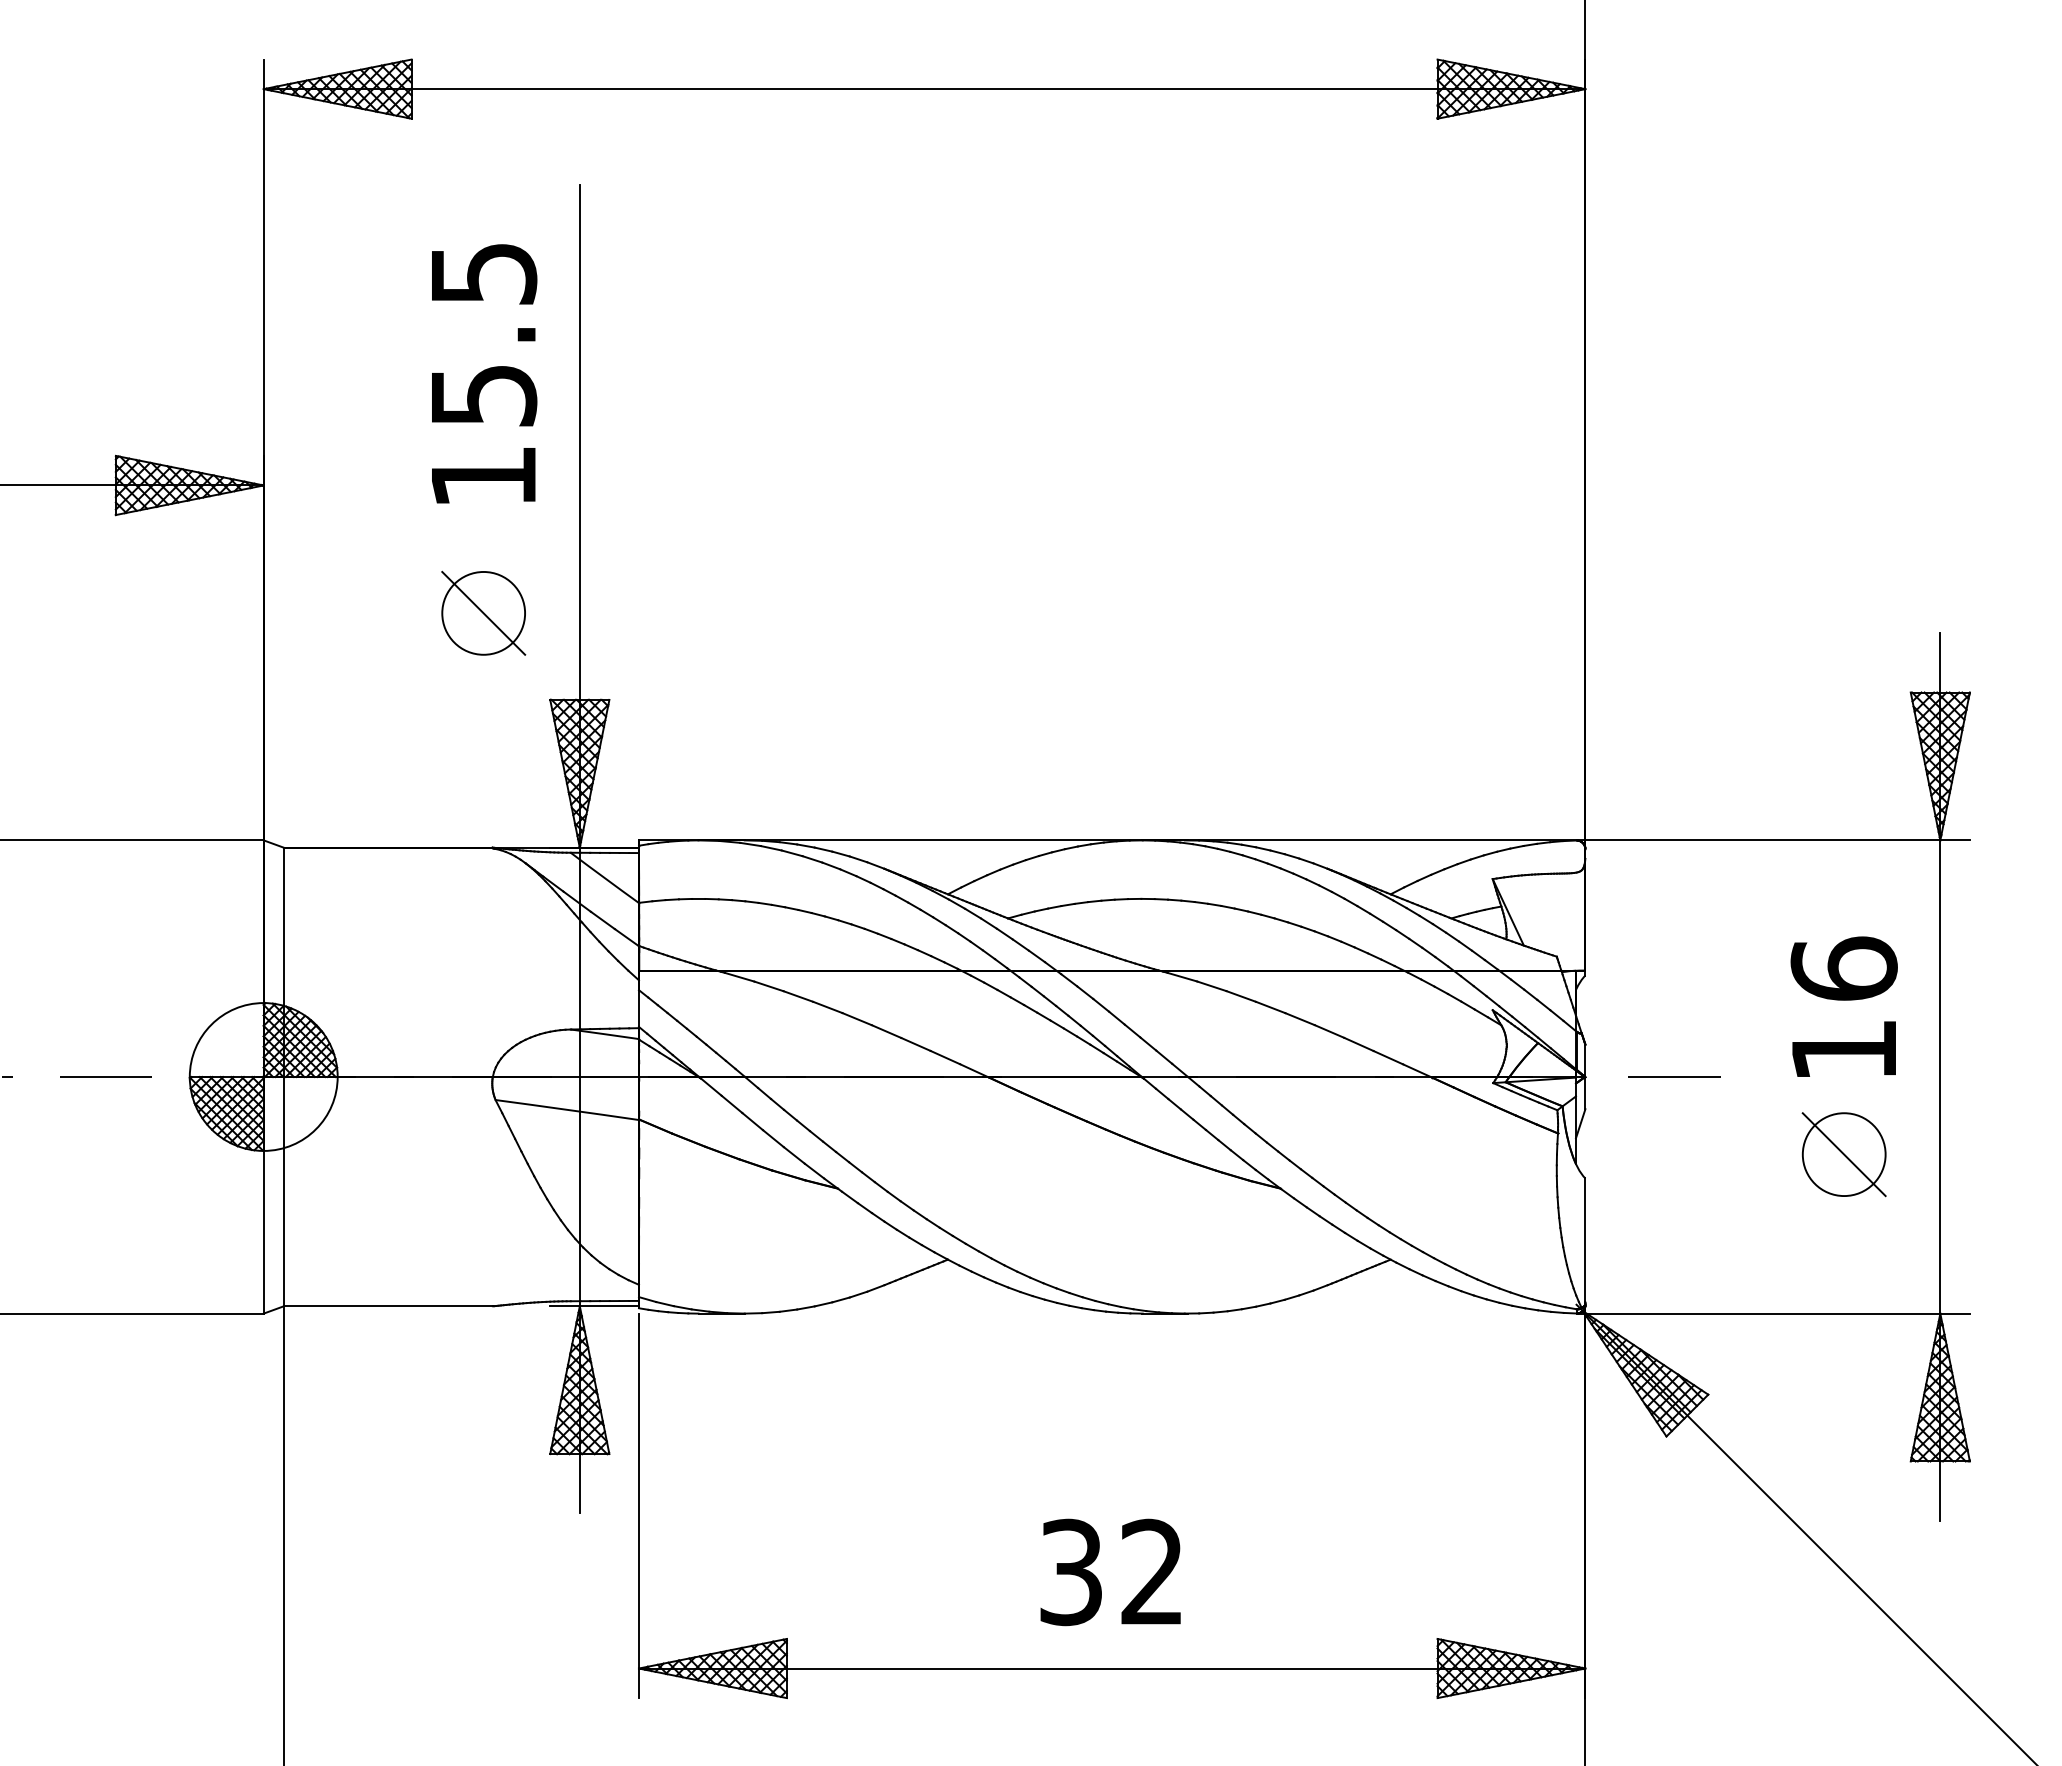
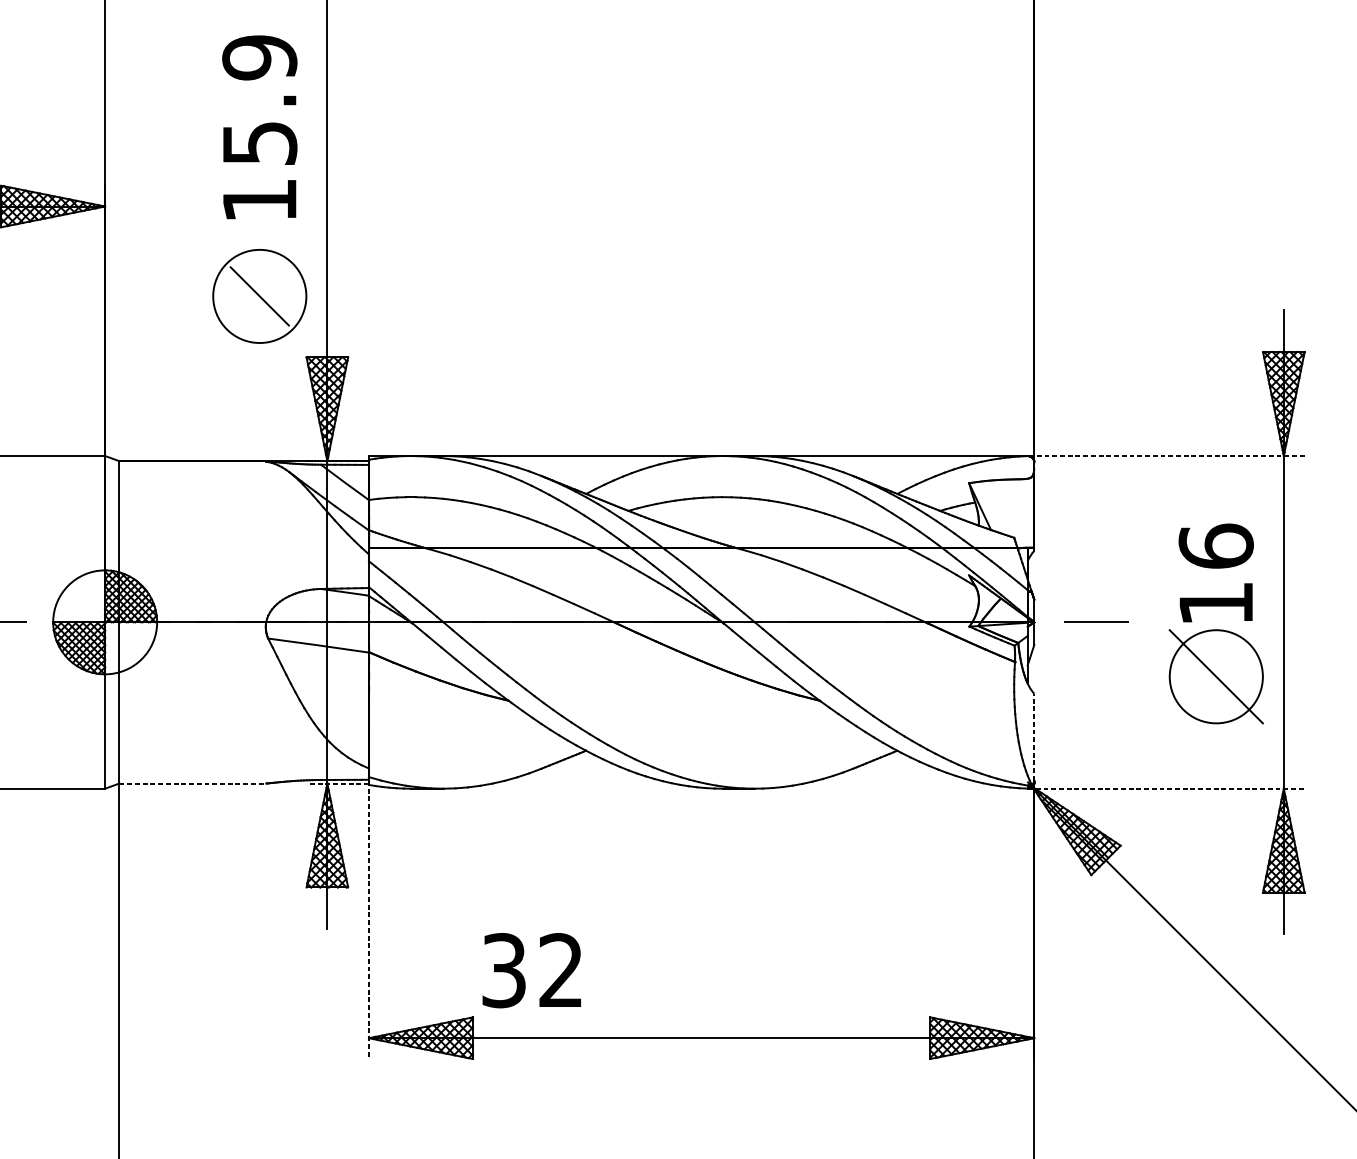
text: (483, 274) -> (259, 58), 15.5 -> 15.9
circle: (483, 612) -> (259, 295), size x1.6
line: (1773, 840) -> (1166, 456), solid -> dashed
part: (1843, 1154) -> (1215, 676), size x1.6
line: (1585, 1240) -> (1034, 737), solid -> dashed
line: (388, 1306) -> (192, 783), solid -> dashed
line: (594, 1306) -> (337, 783), solid -> dashed
line: (1773, 1313) -> (1166, 788), solid -> dashed
line: (638, 1506) -> (368, 924), solid -> dashed
text: (1110, 1572) -> (531, 970), moved

